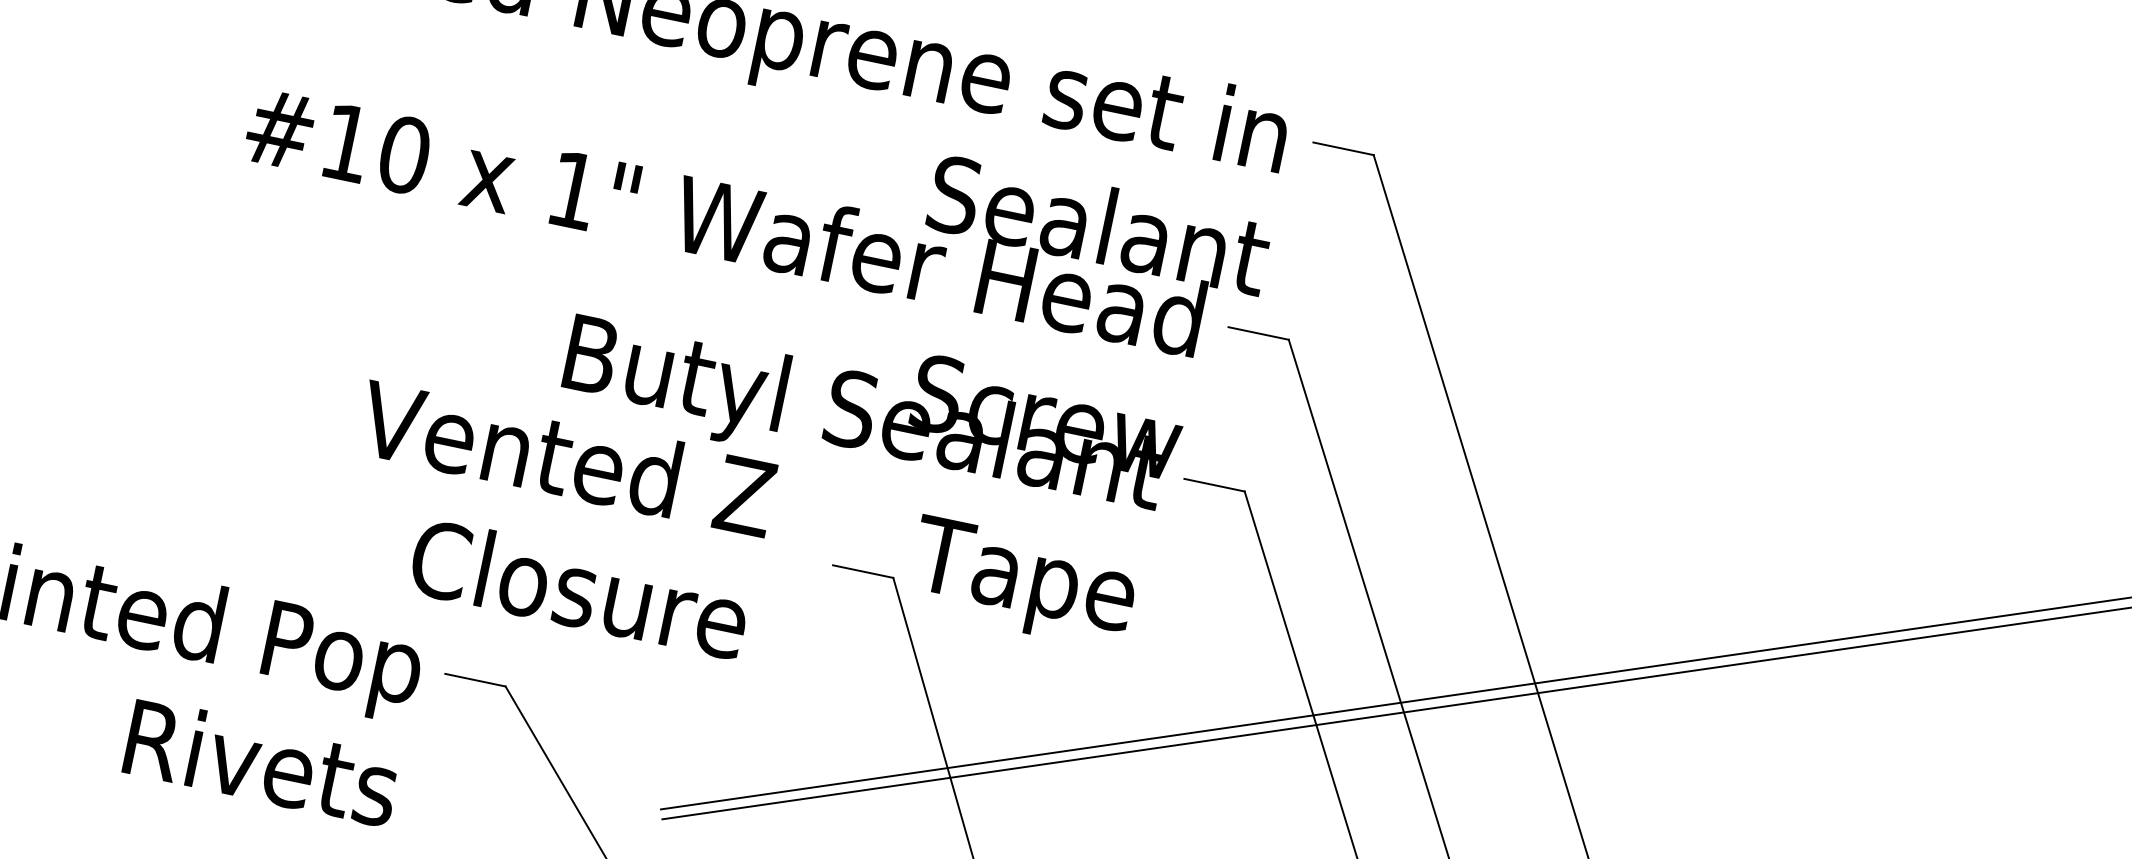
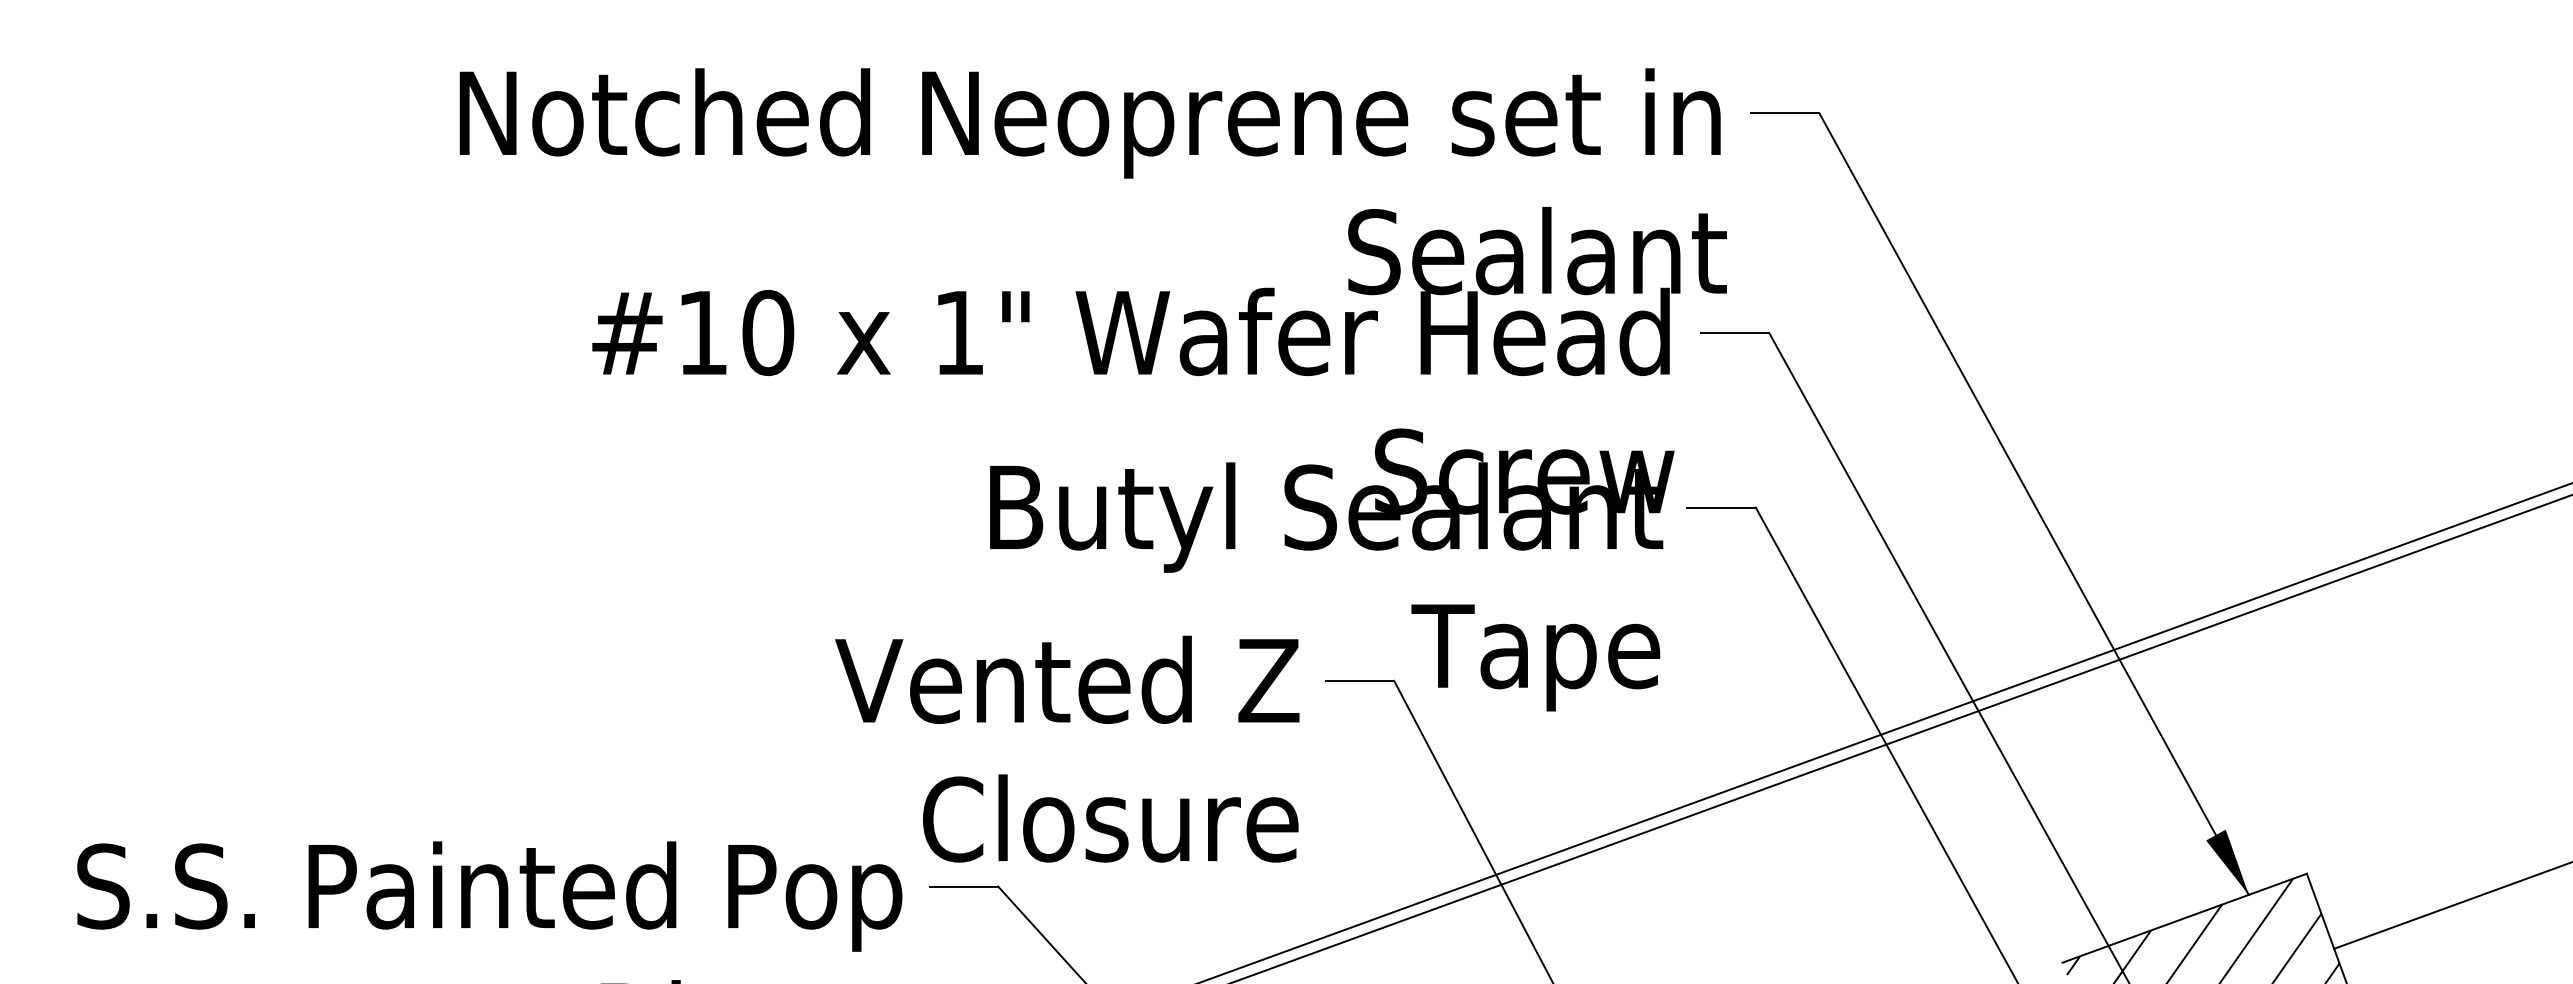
text: (554, 518) -> (1067, 748), moved

